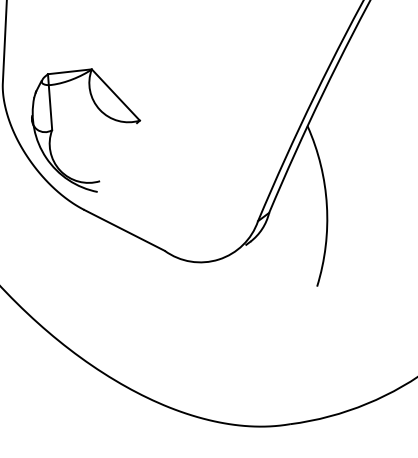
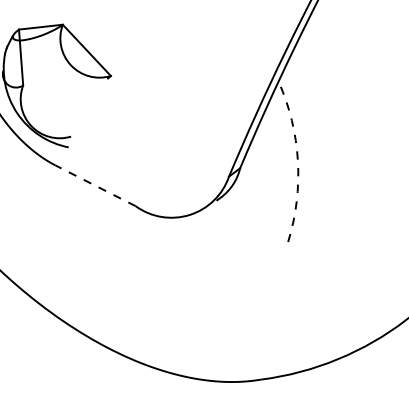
arc: (326, 205) -> (297, 160), solid -> dashed
line: (124, 230) -> (95, 185), solid -> dashed

